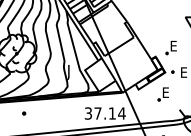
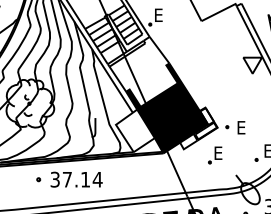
part: (171, 47) -> (225, 96), removed
fill: (125, 57) -> (167, 108), added
text: (105, 113) -> (76, 179), moved

